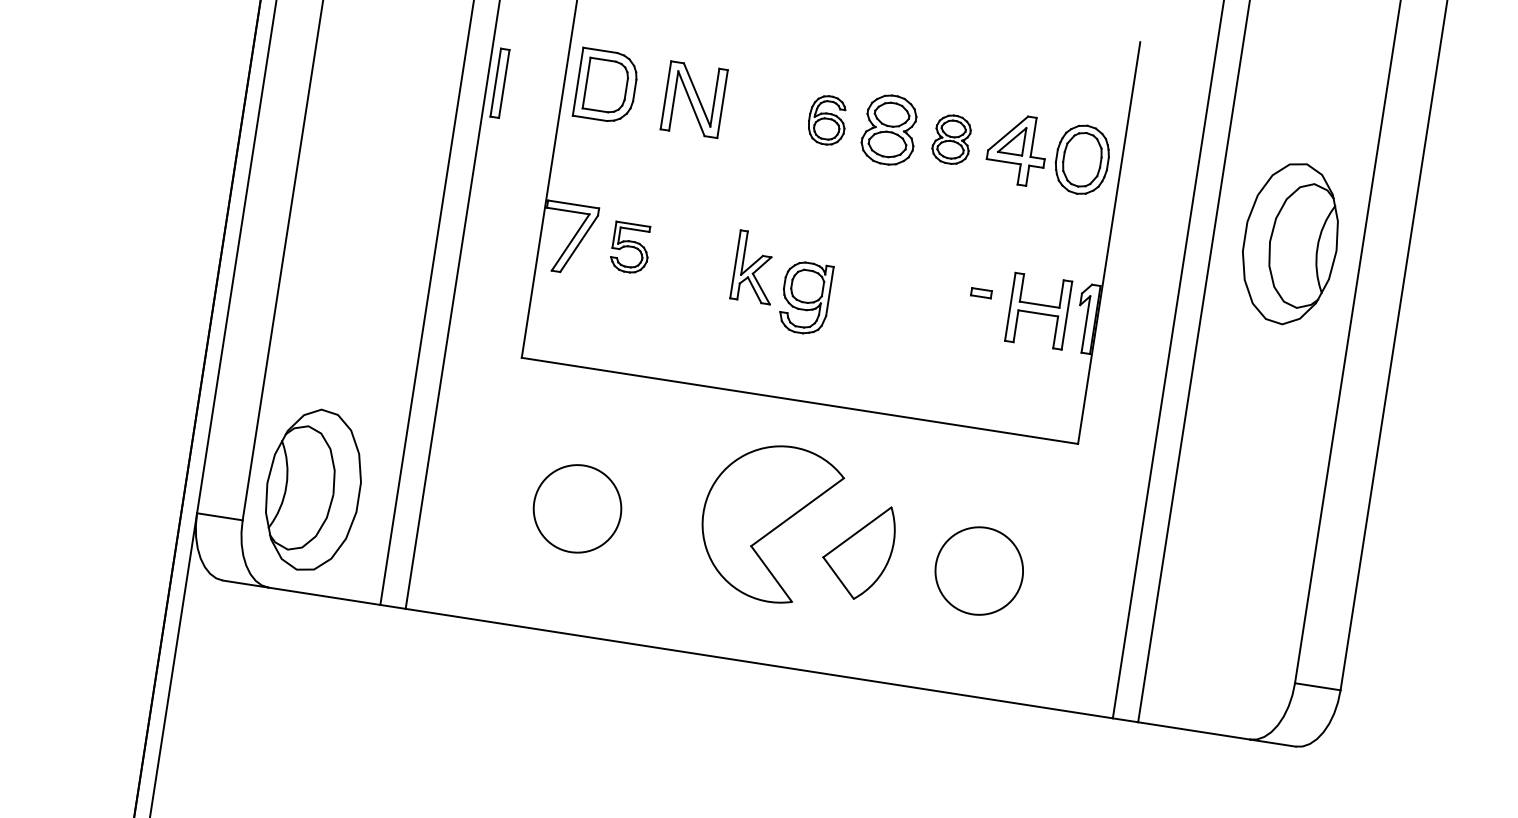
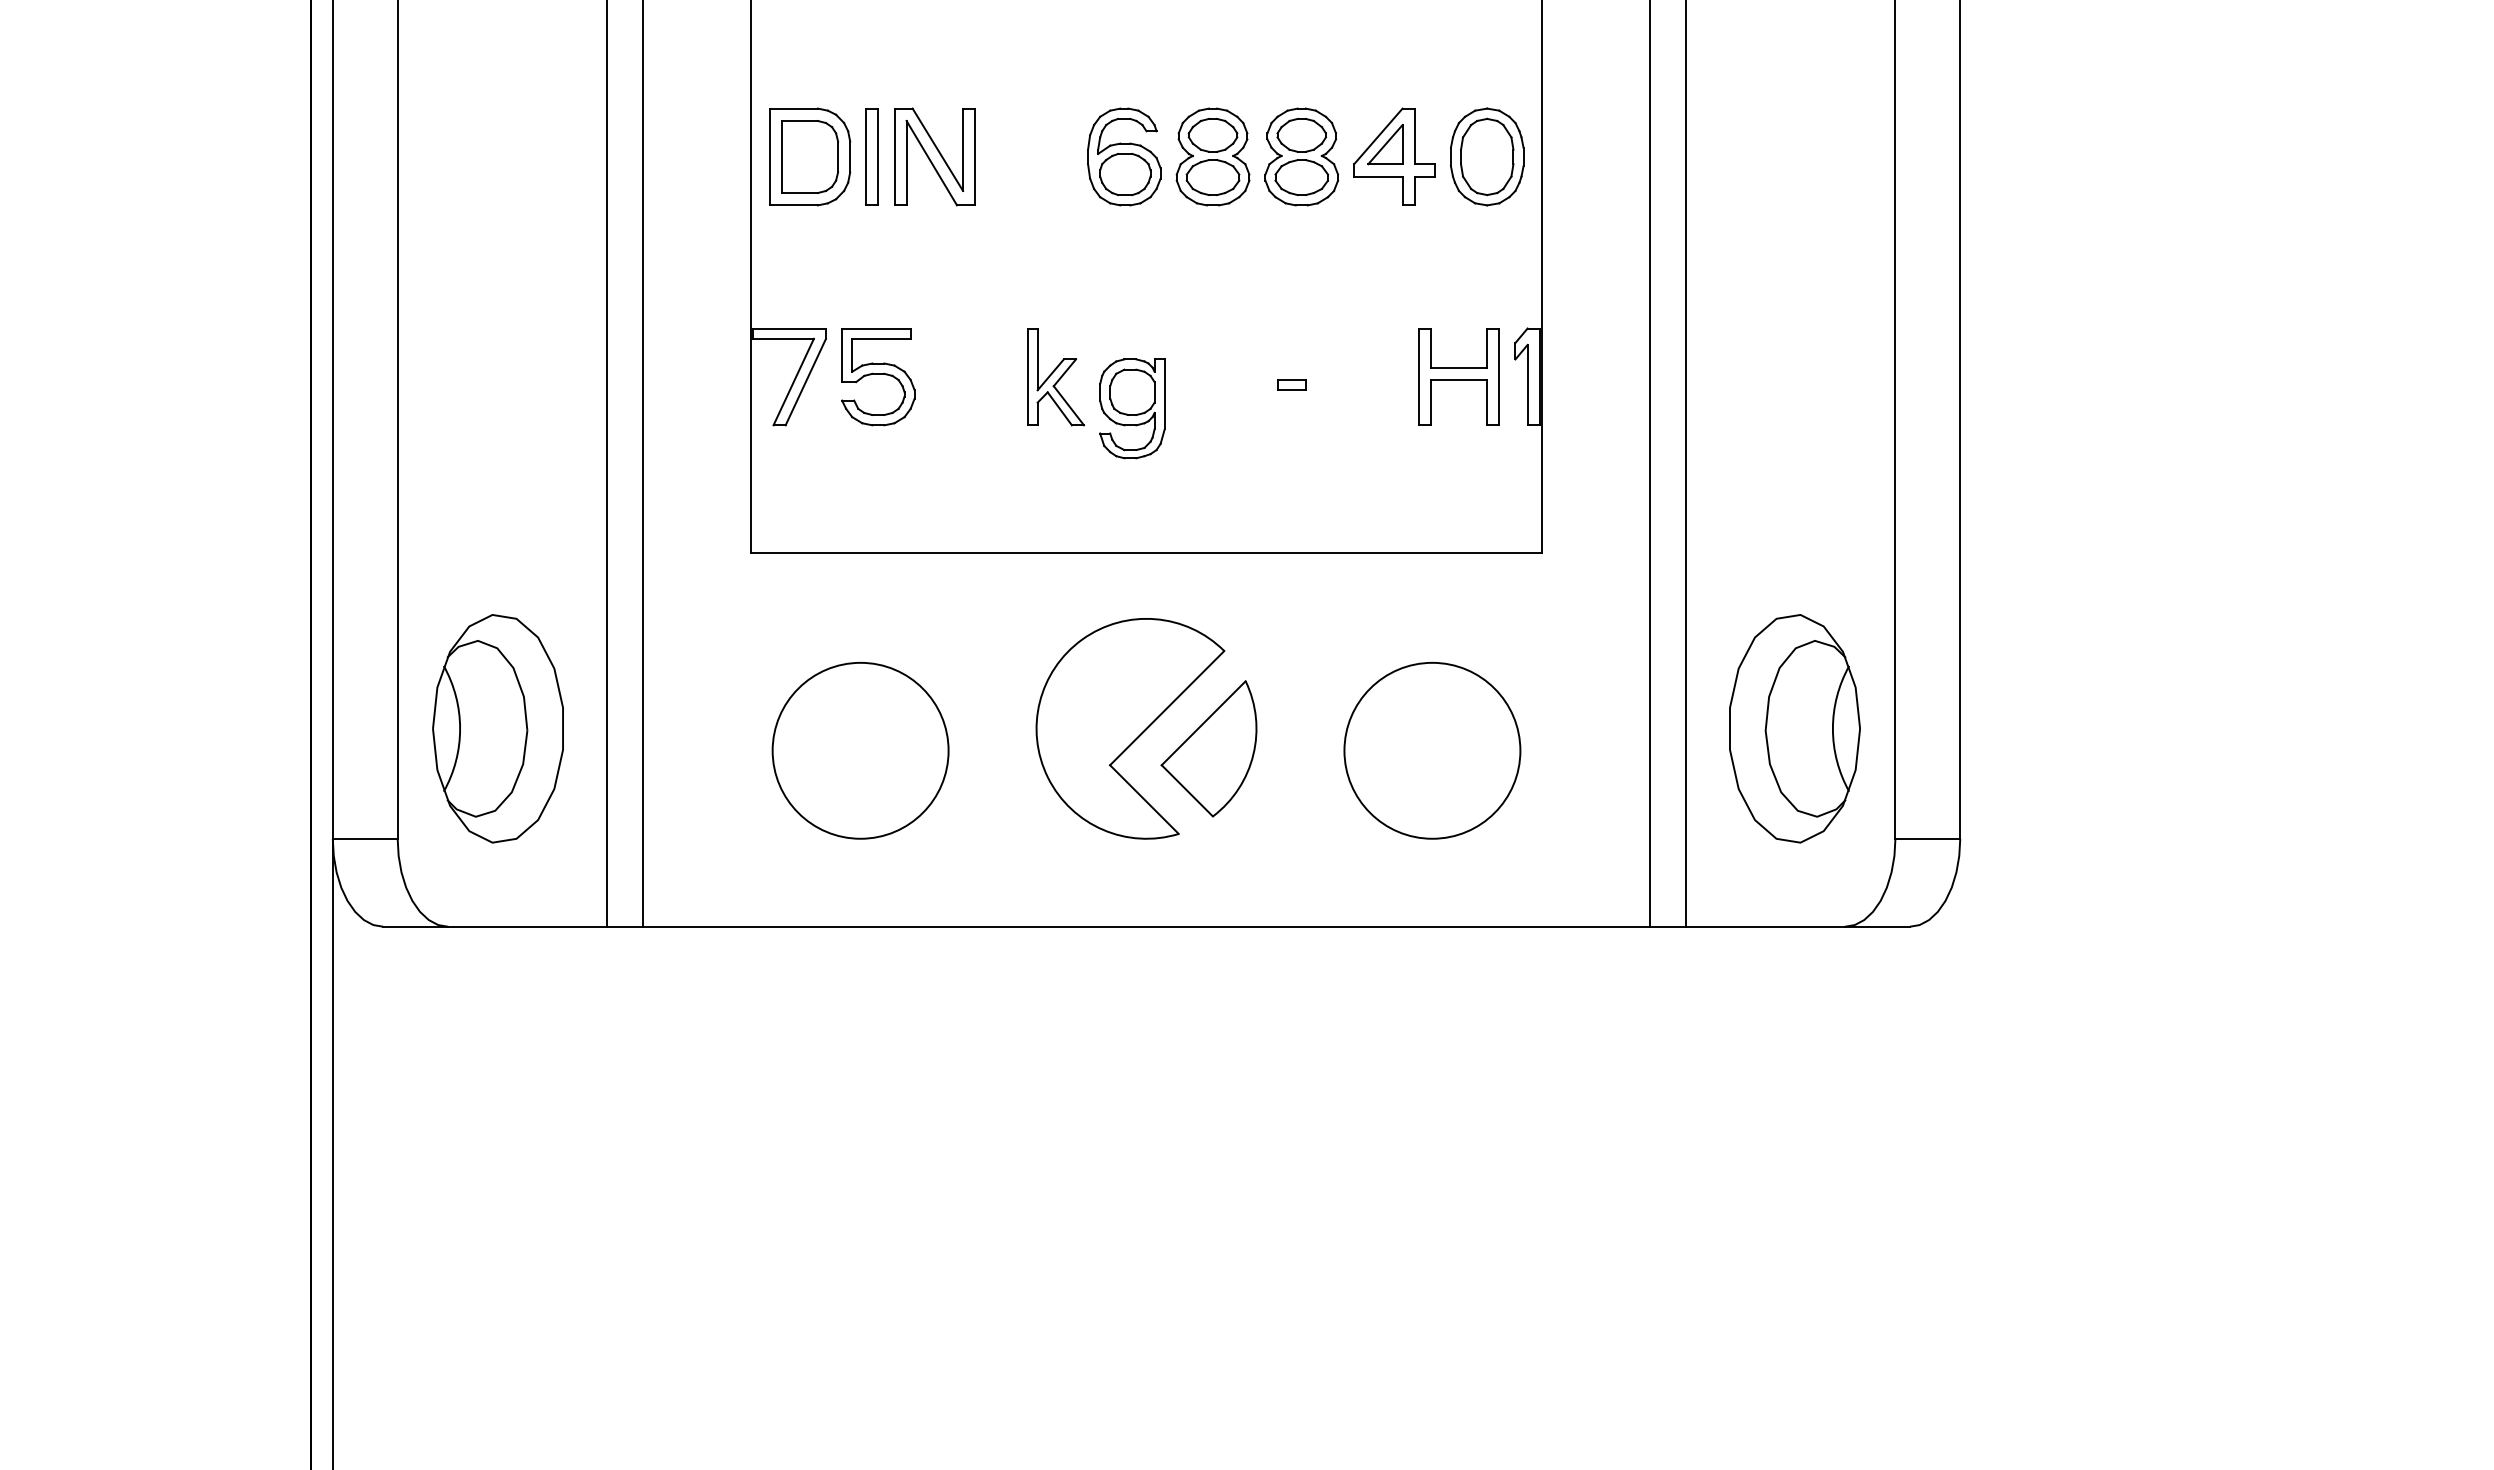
part: (499, 82) -> (871, 156), moved
part: (827, 120) -> (1124, 156), size x1.43
part: (951, 139) -> (1301, 156), size x1.43
part: (1290, 243) -> (1794, 728), moved
part: (630, 248) -> (878, 377), size x1.43
part: (981, 292) -> (1291, 384), moved
part: (312, 489) -> (497, 728), moved
circle: (577, 508) -> (860, 750), size x1.43
part: (858, 550) -> (1208, 748), moved
circle: (979, 570) -> (1432, 750), size x1.43

